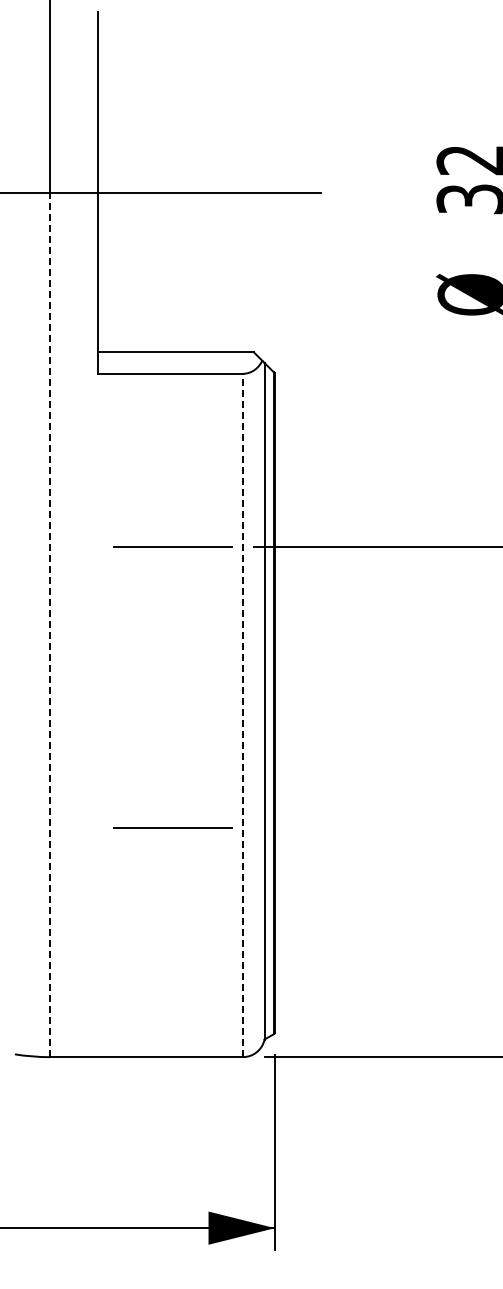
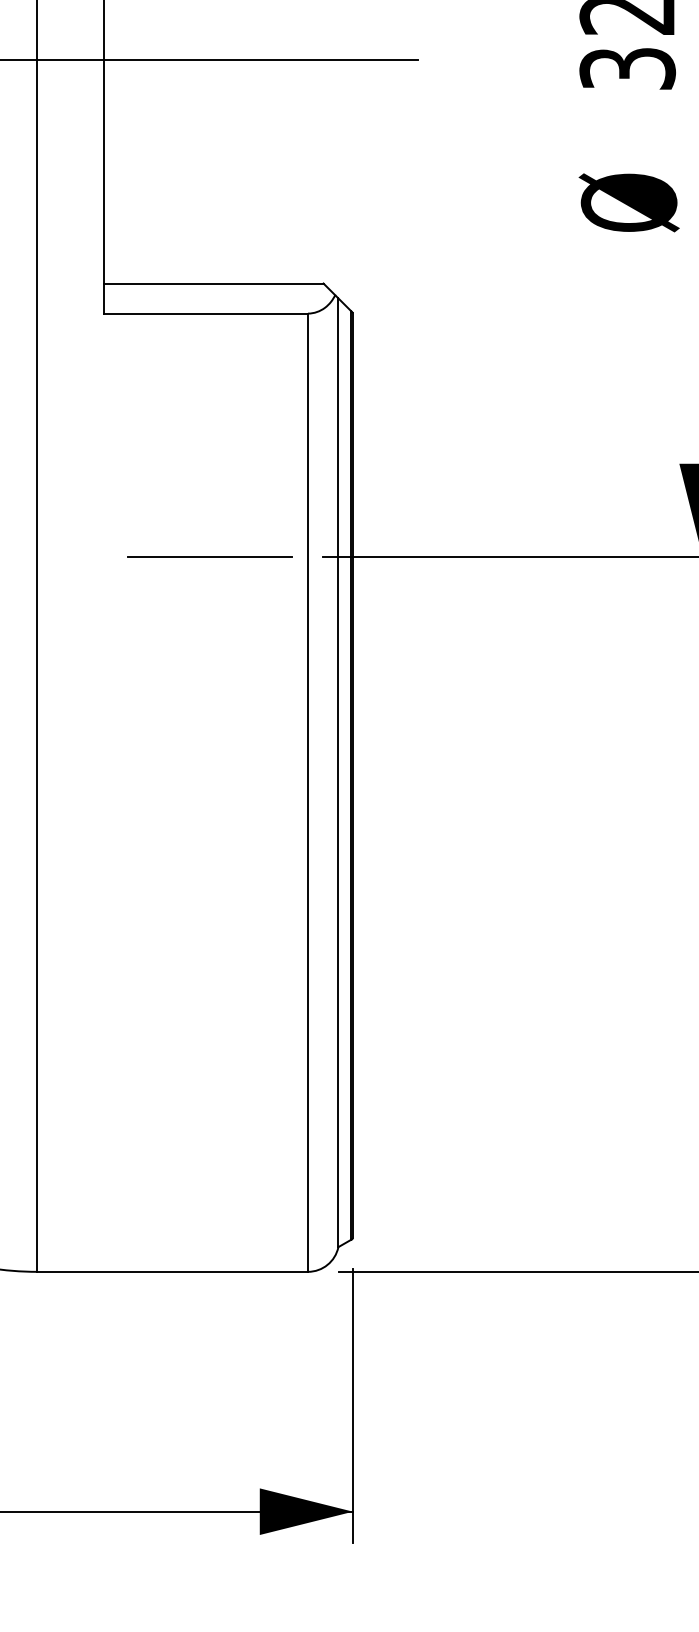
line: (49, 624) -> (36, 665), dashed -> solid
line: (242, 715) -> (307, 792), dashed -> solid
line: (172, 827) -> (209, 949), removed

